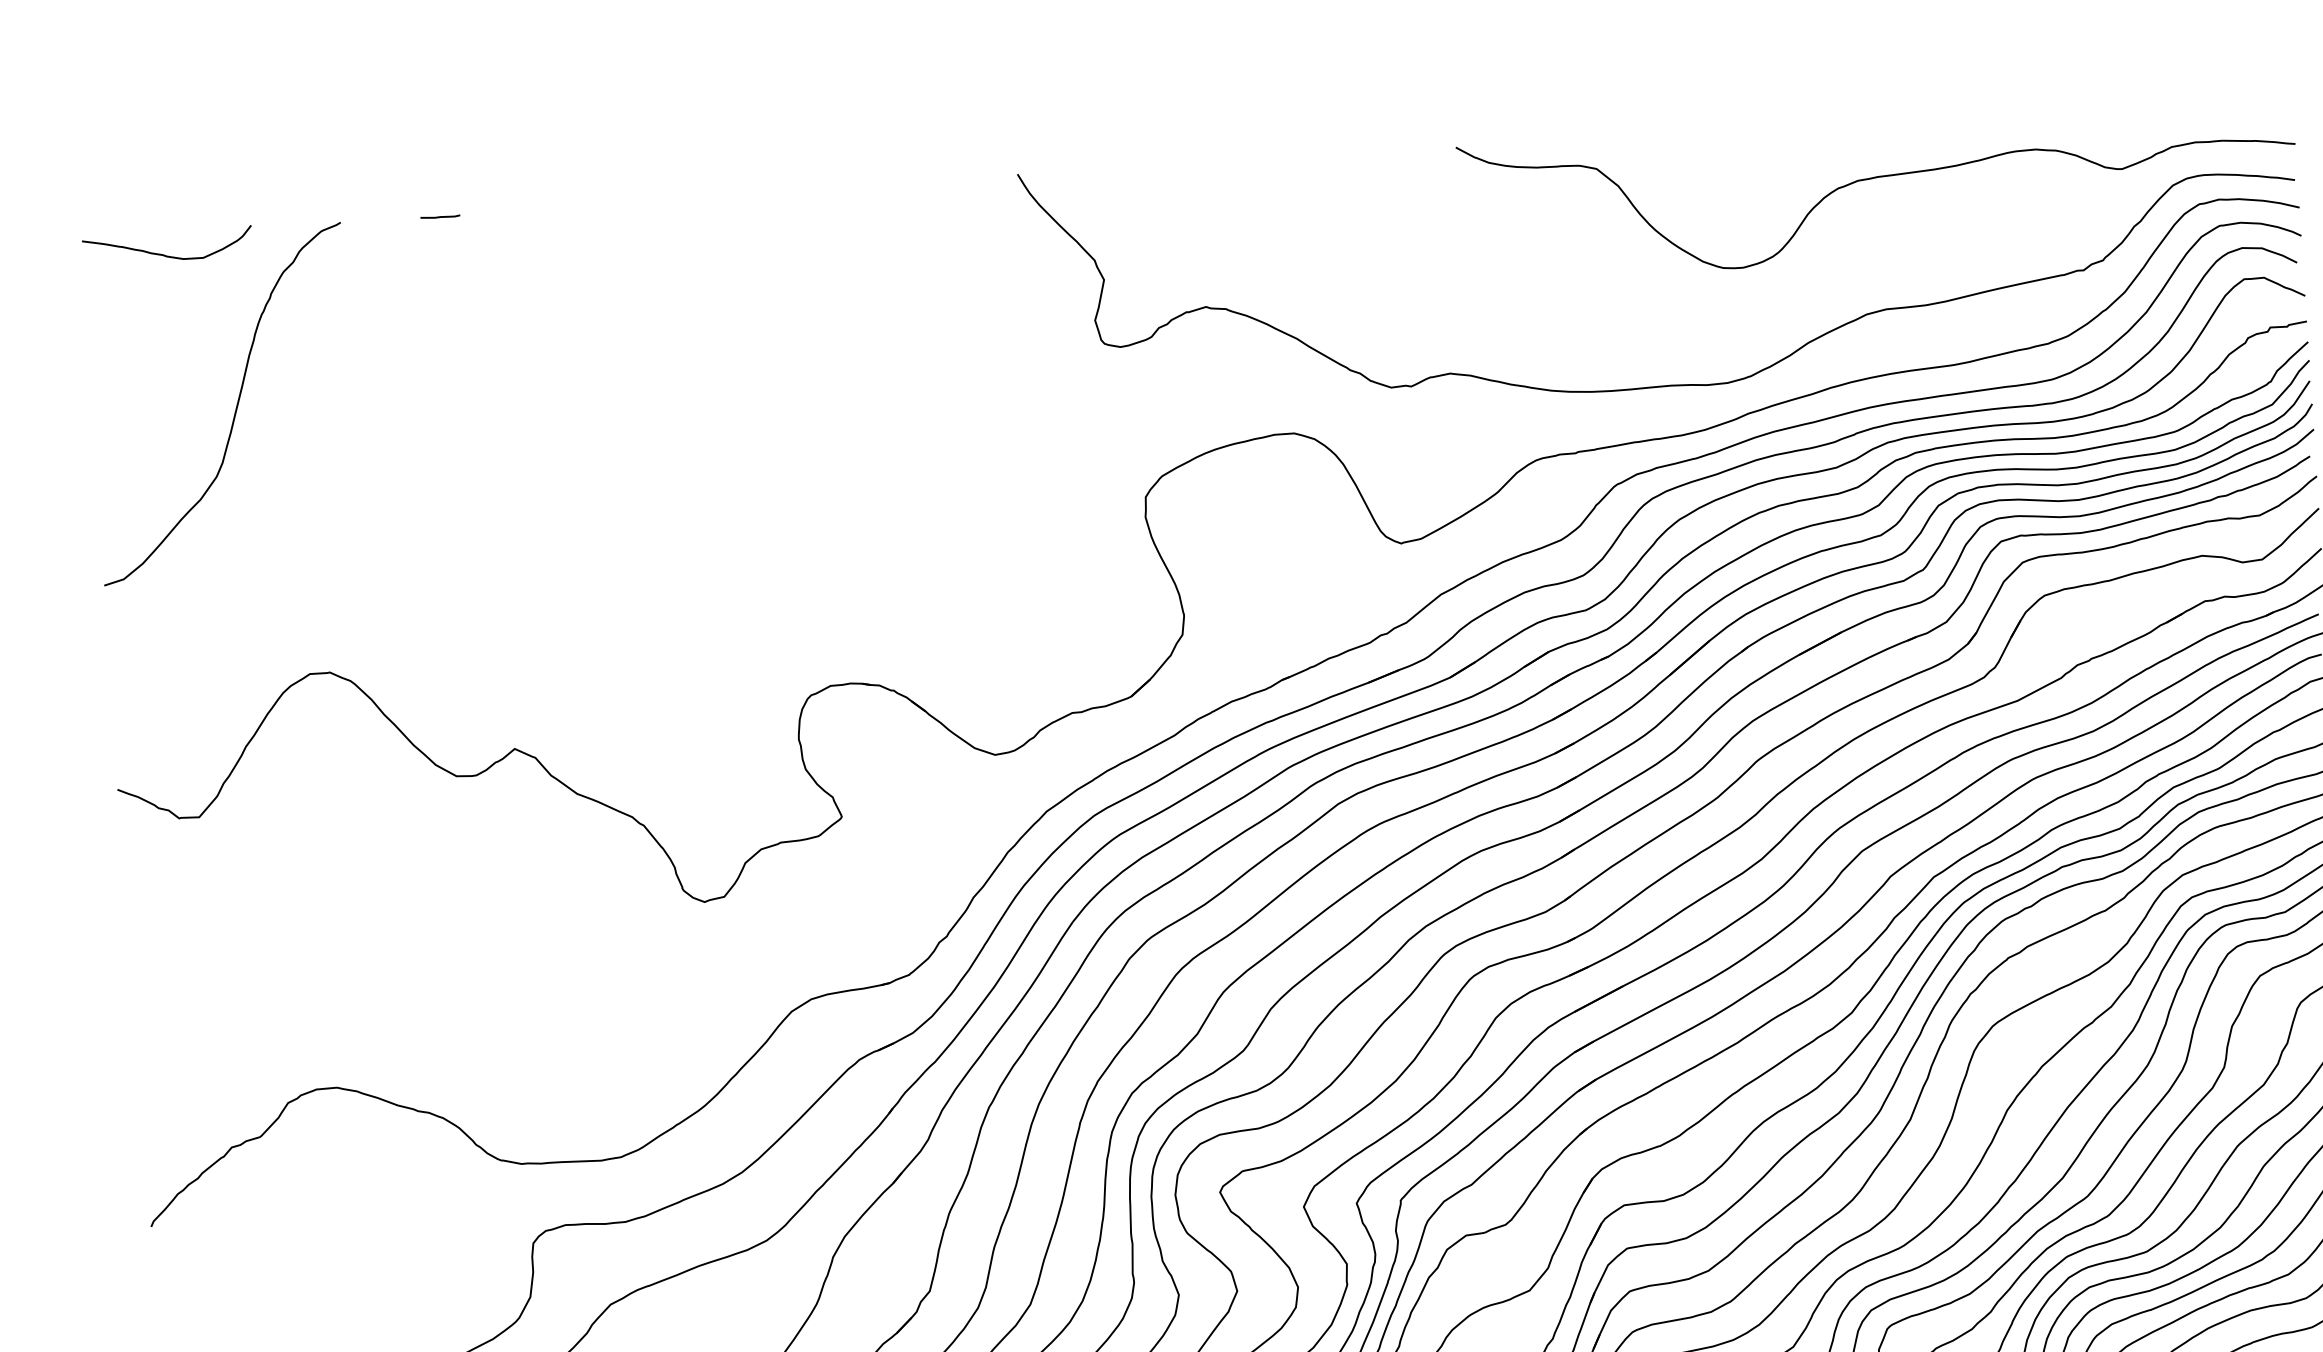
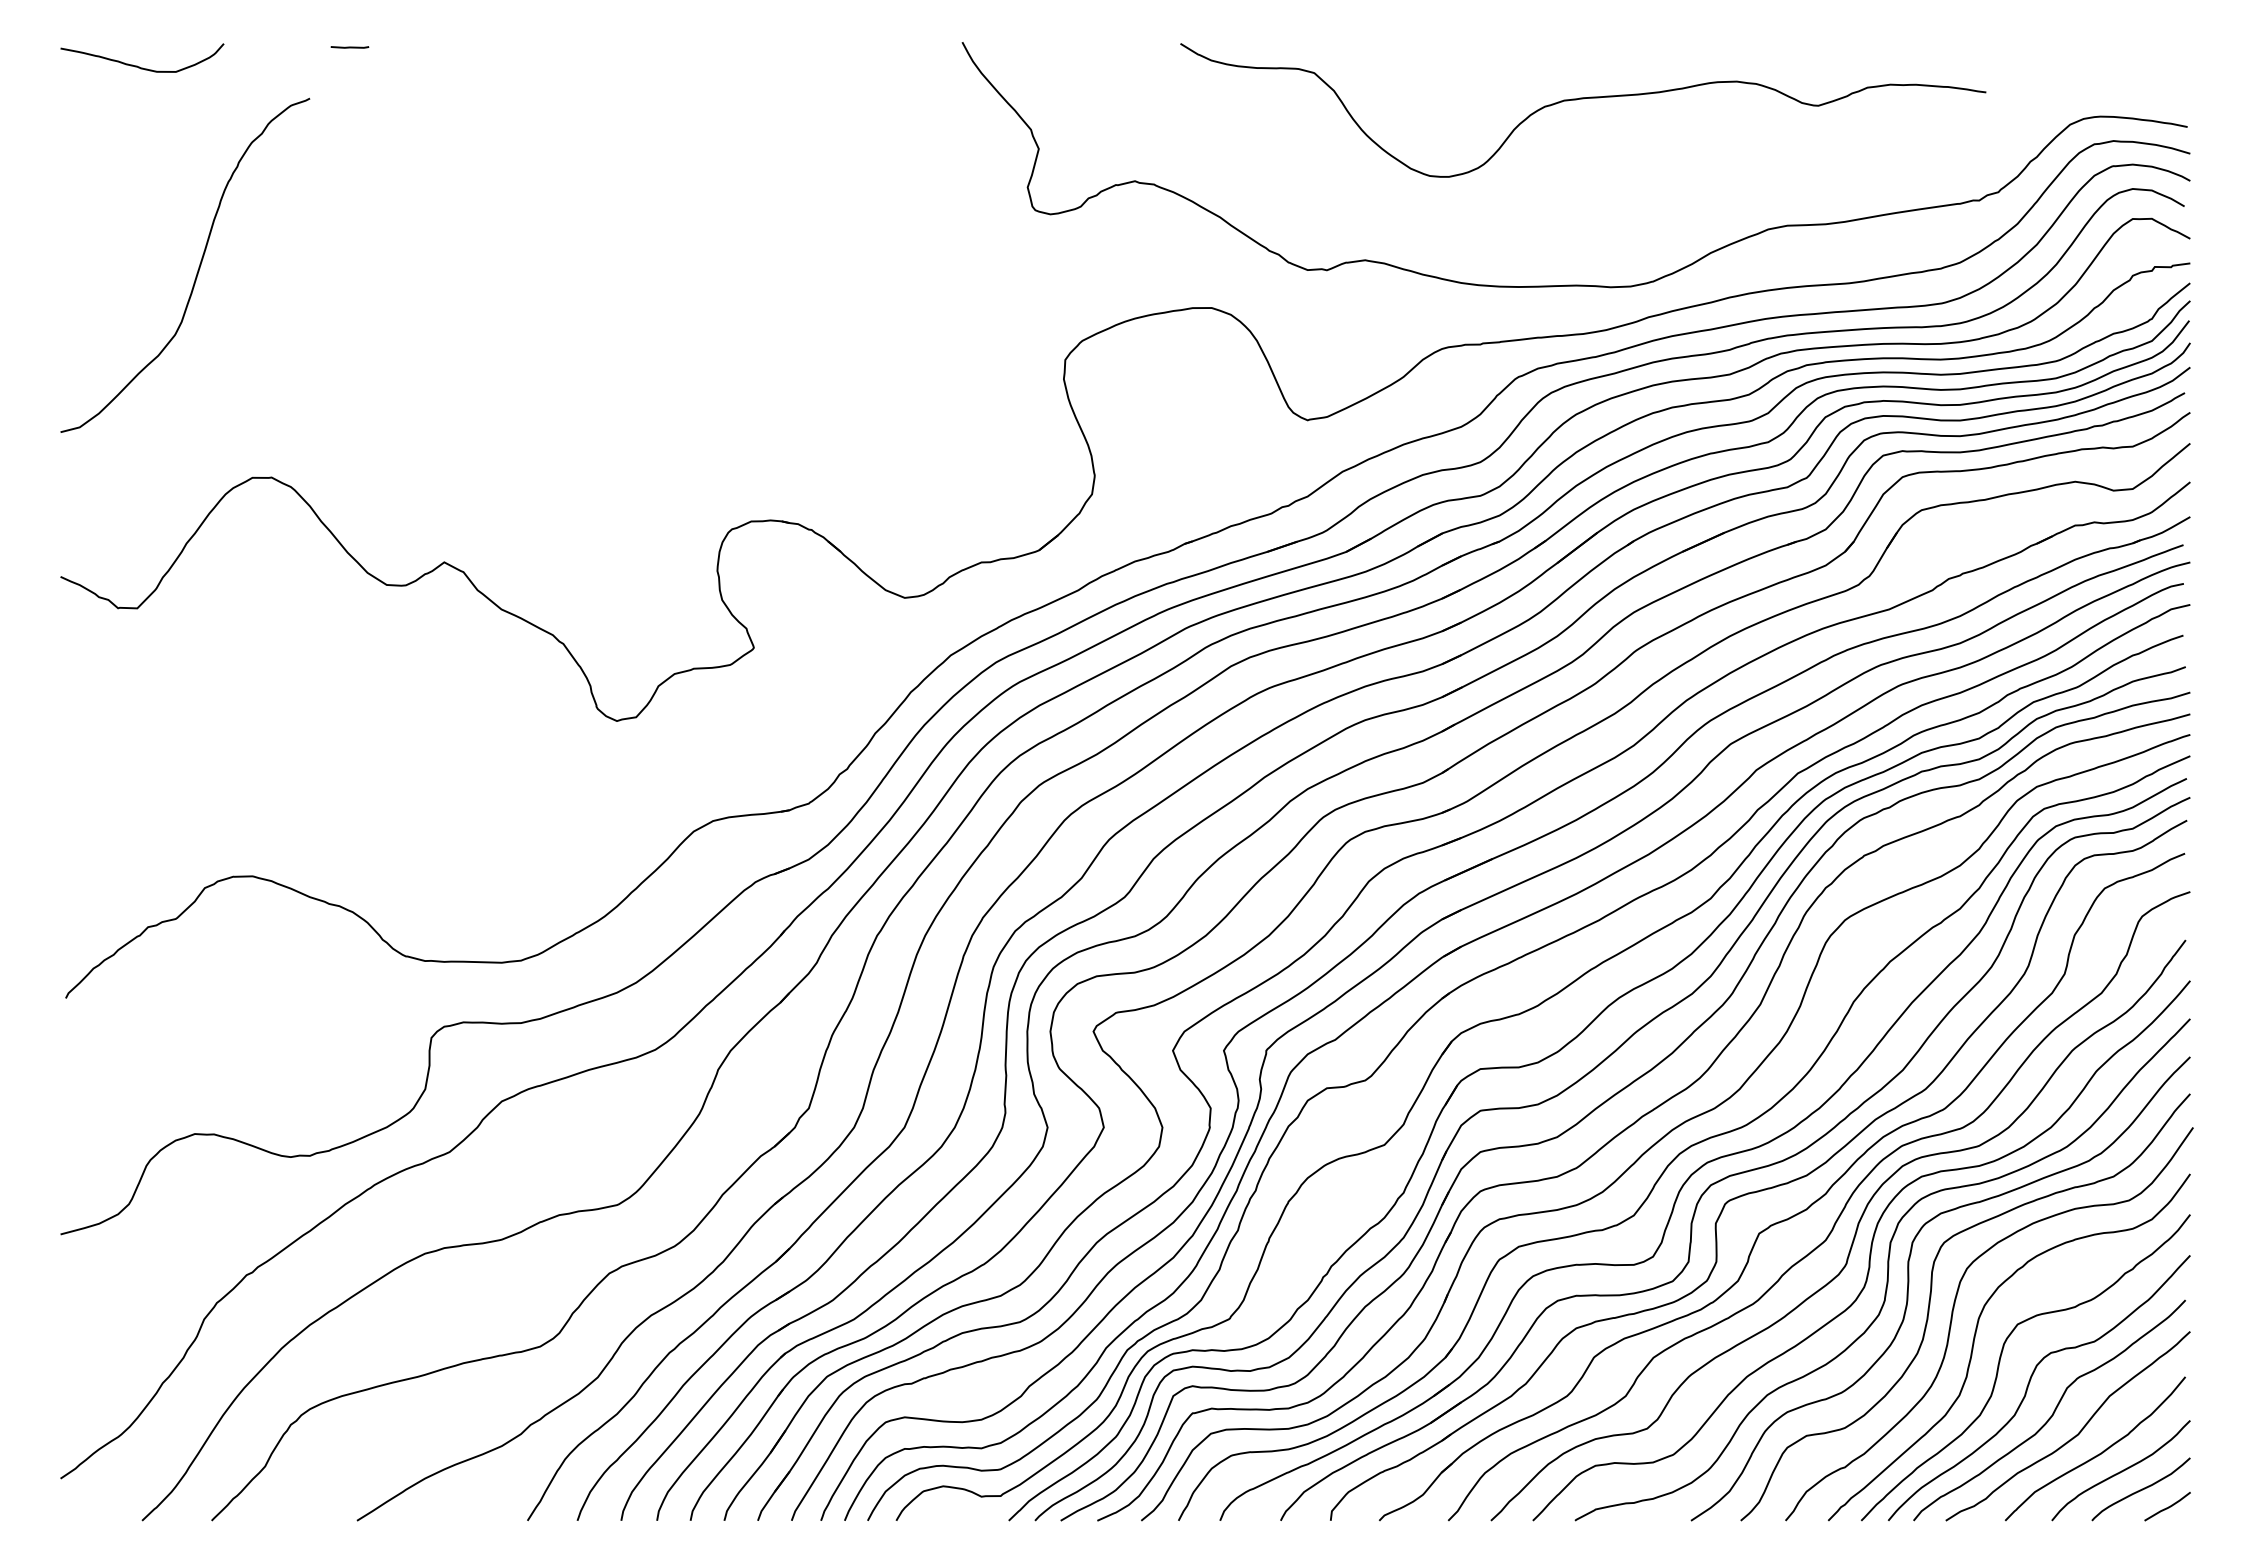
curve: (1877, 178) -> (1583, 99), moved
line: (439, 217) -> (349, 47), moved
curve: (236, 405) -> (198, 267), moved

